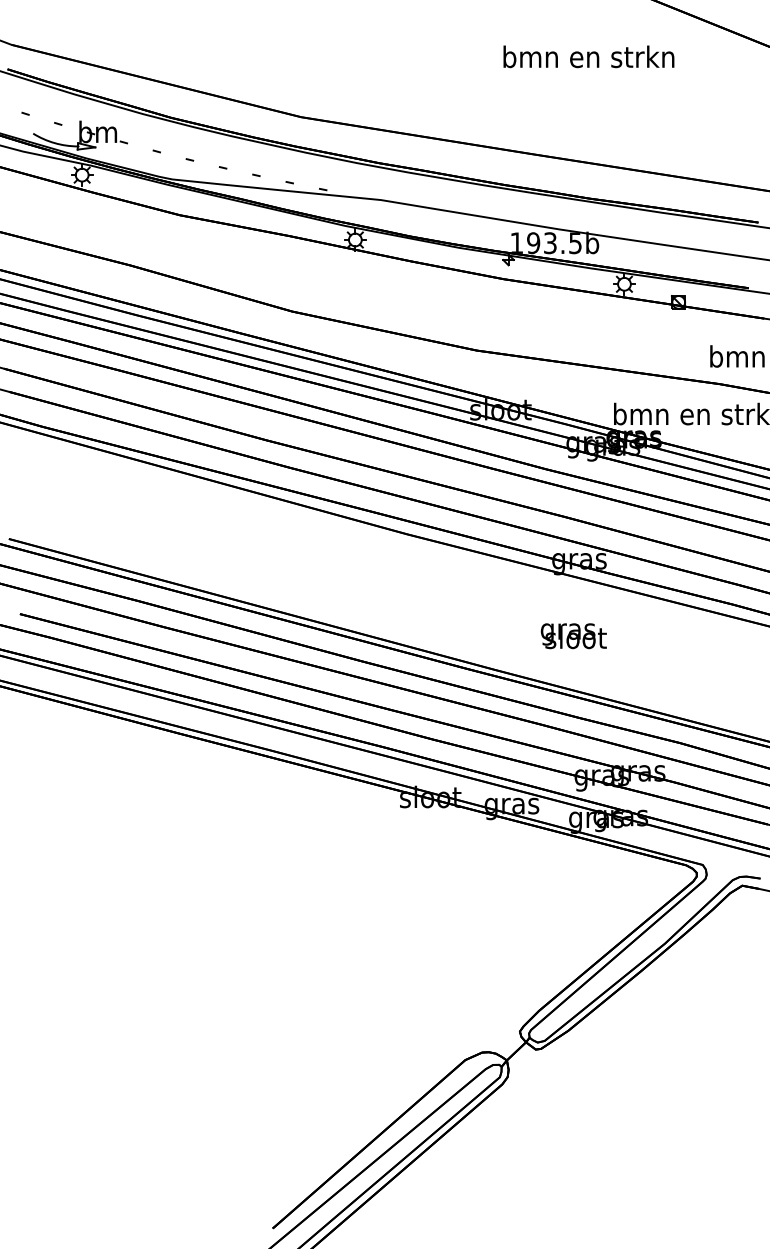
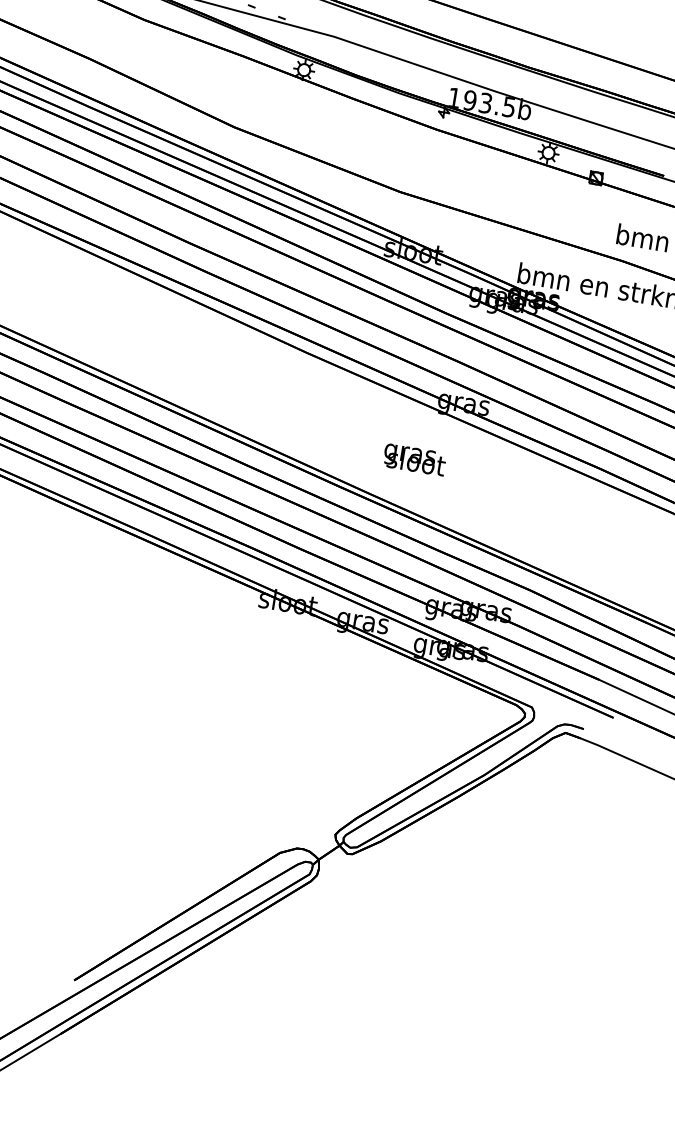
text: (573, 636) -> (414, 460), moved

